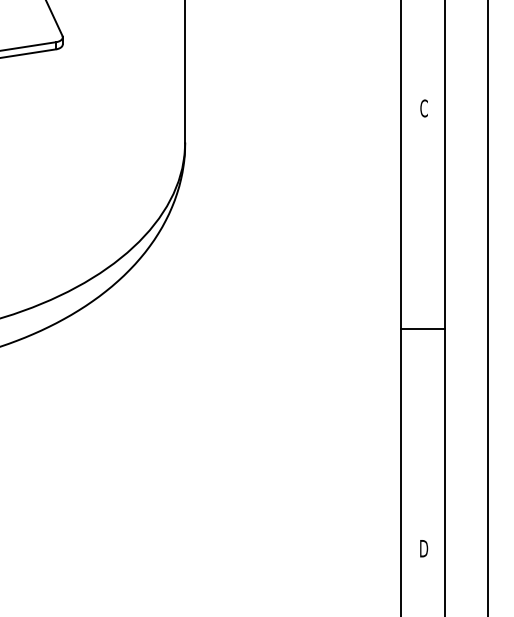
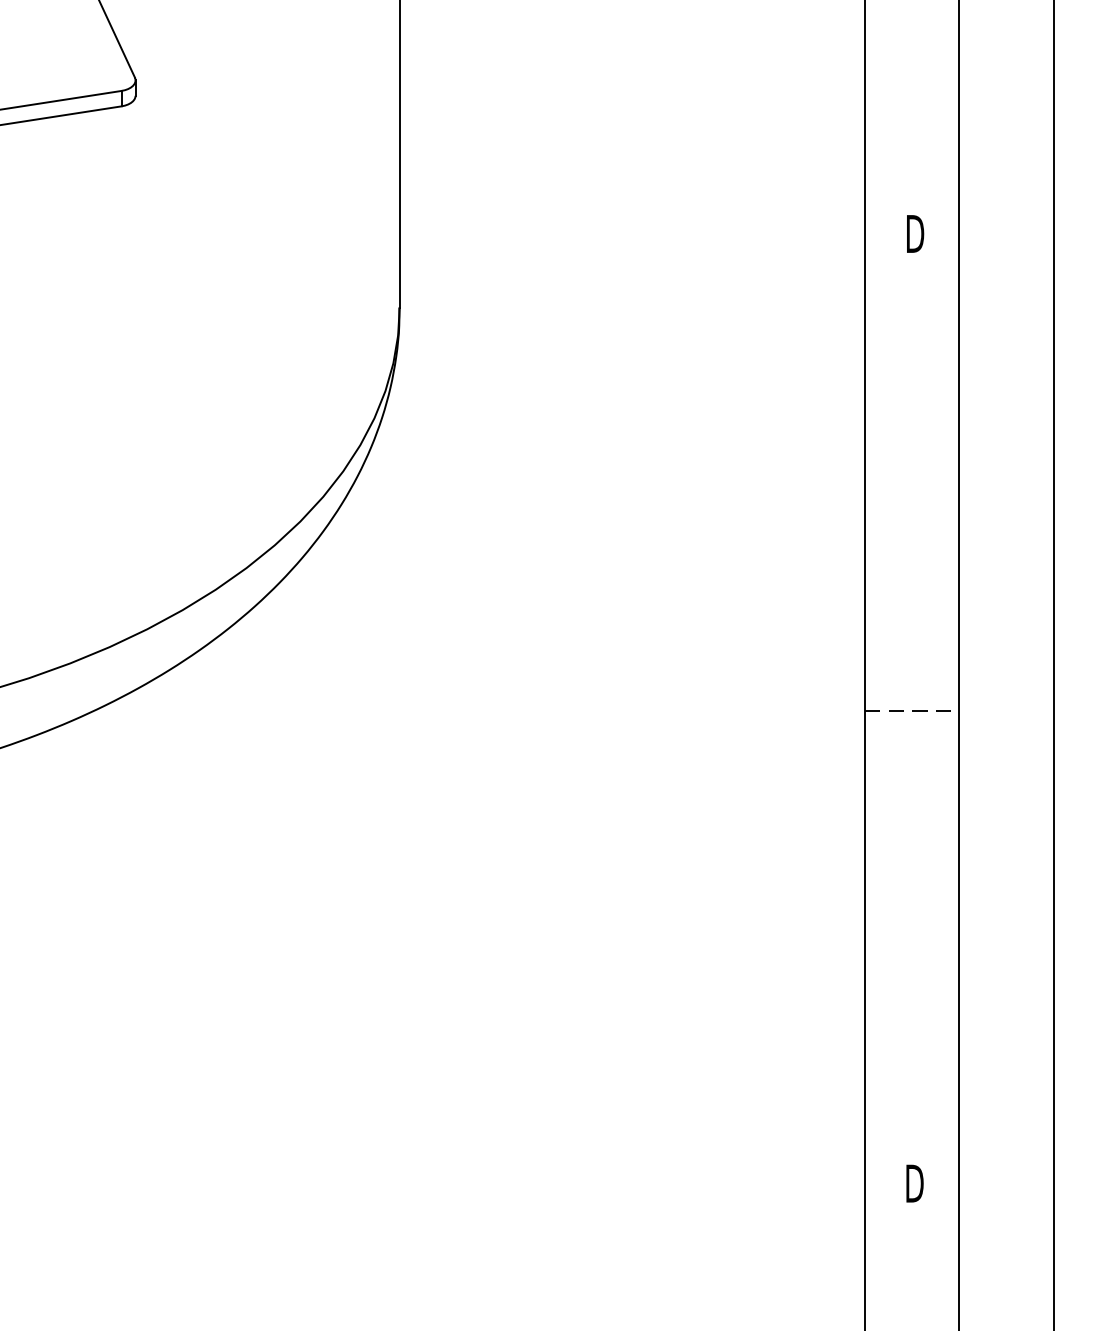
text: (424, 108) -> (915, 234), C -> D
line: (422, 329) -> (911, 710), solid -> dashed

